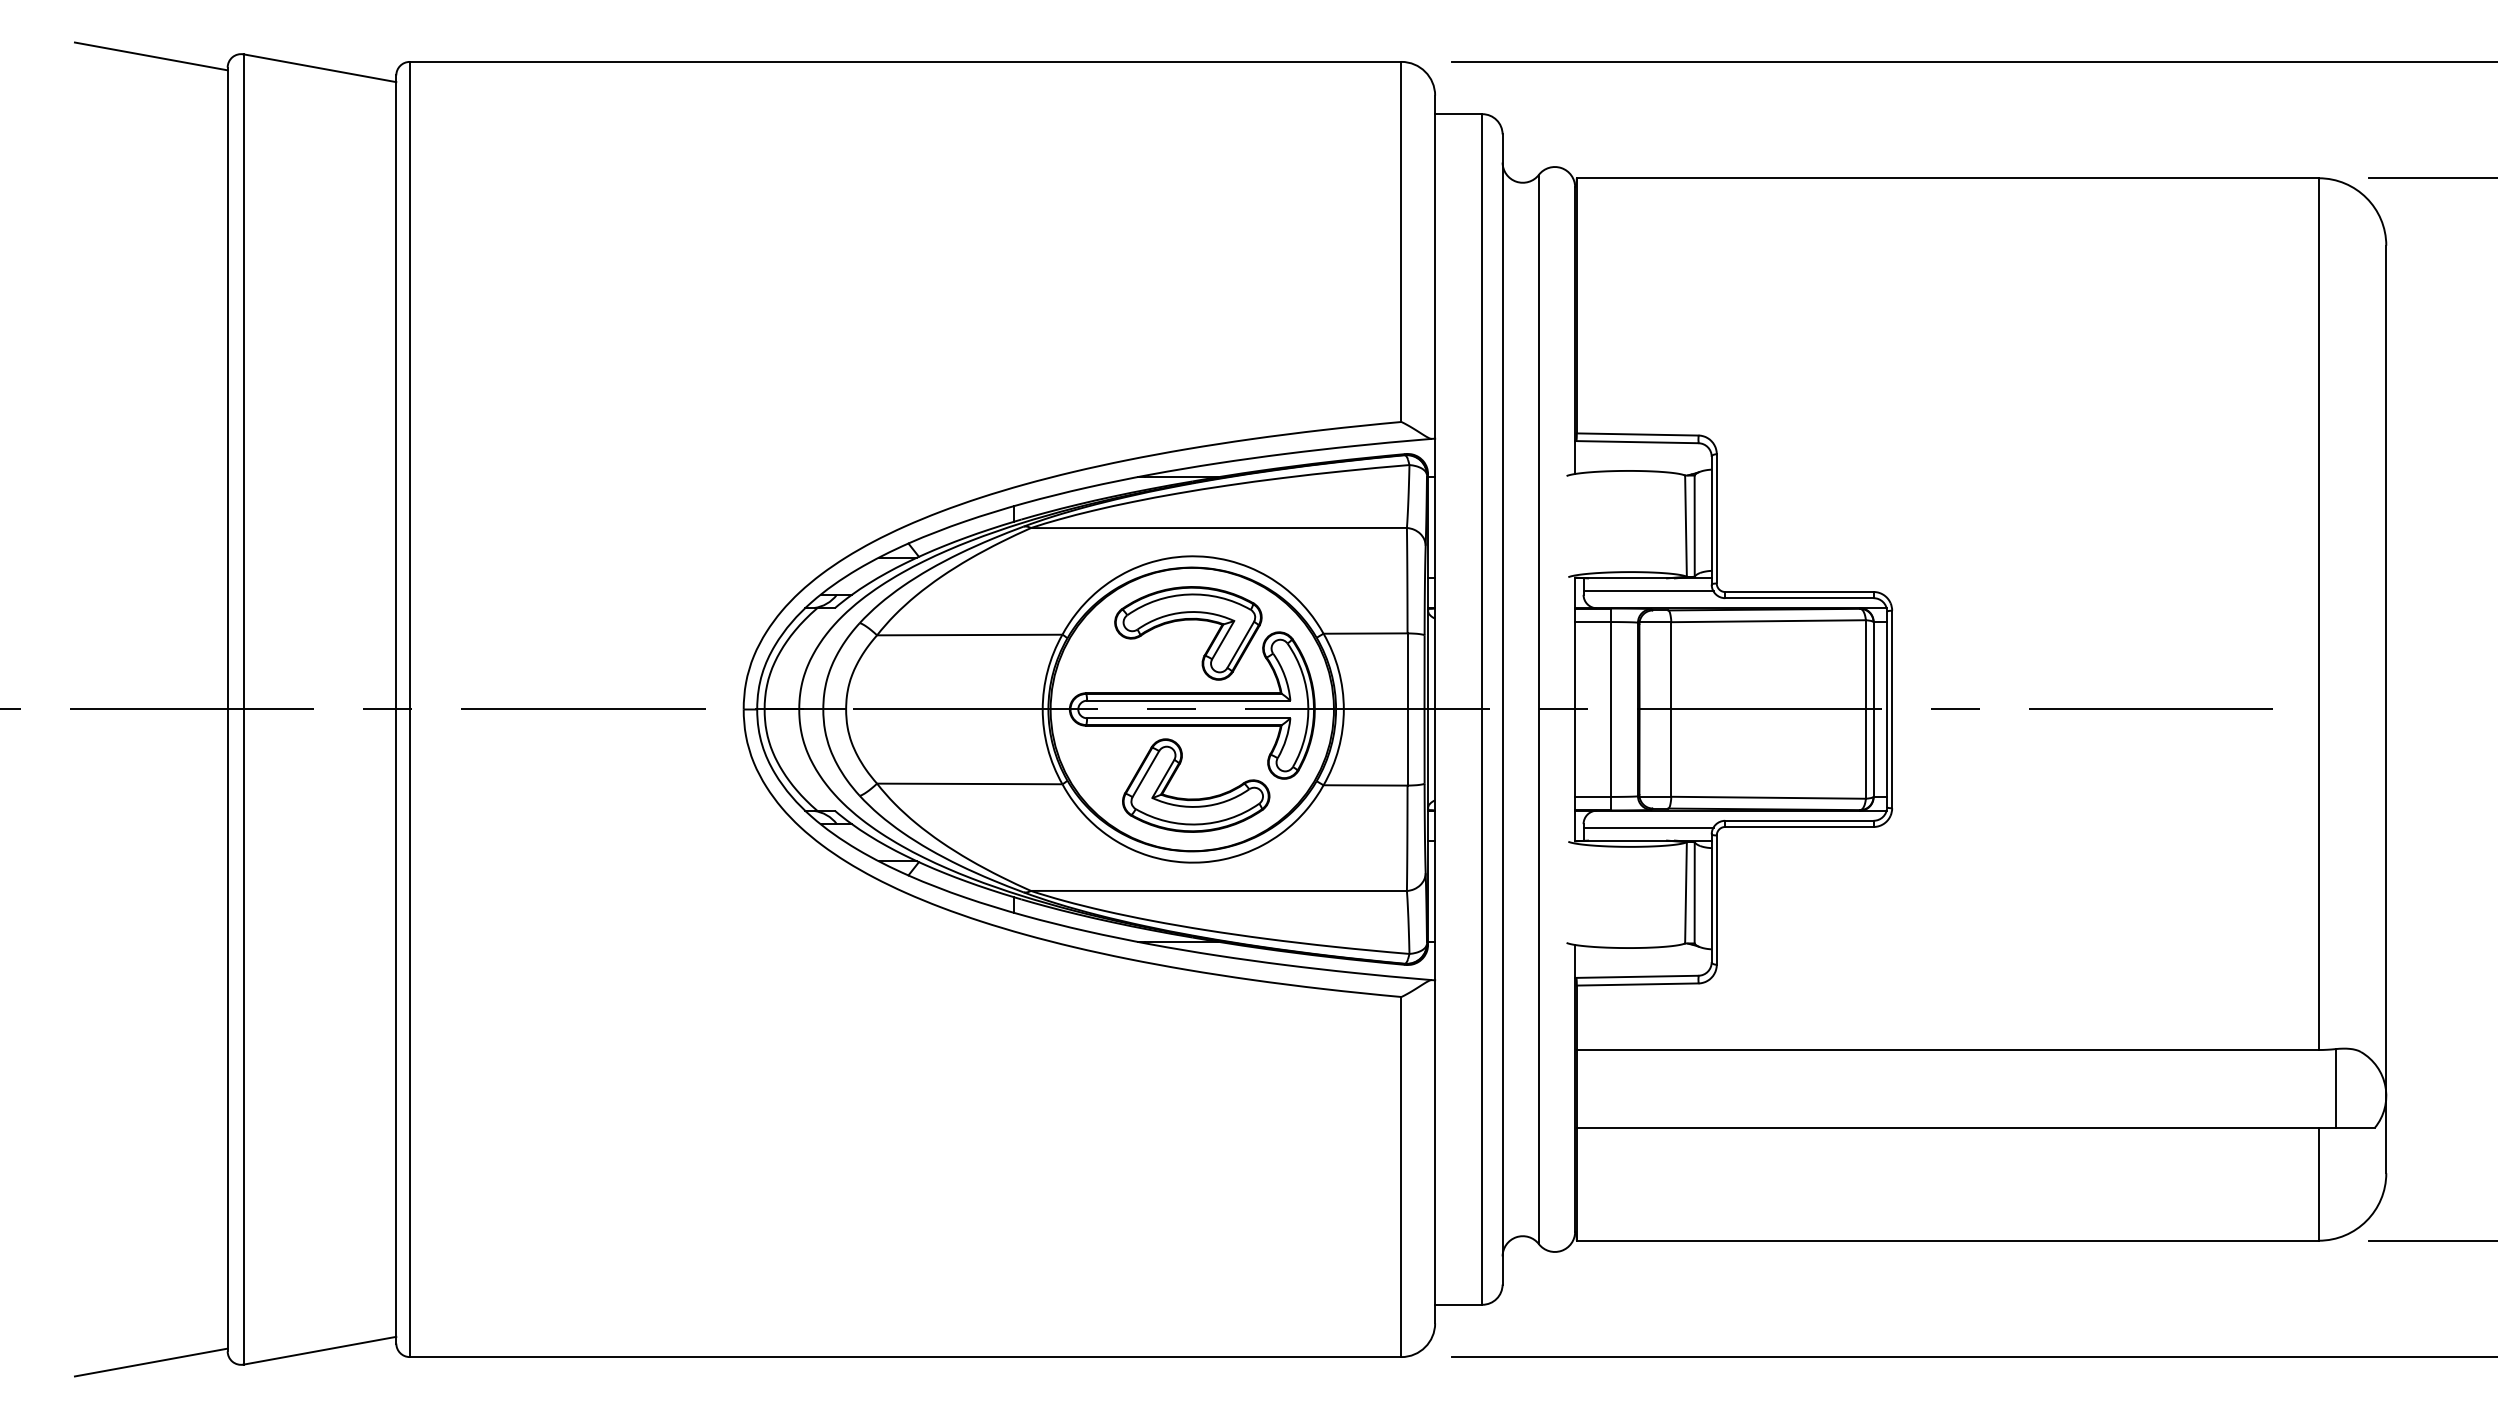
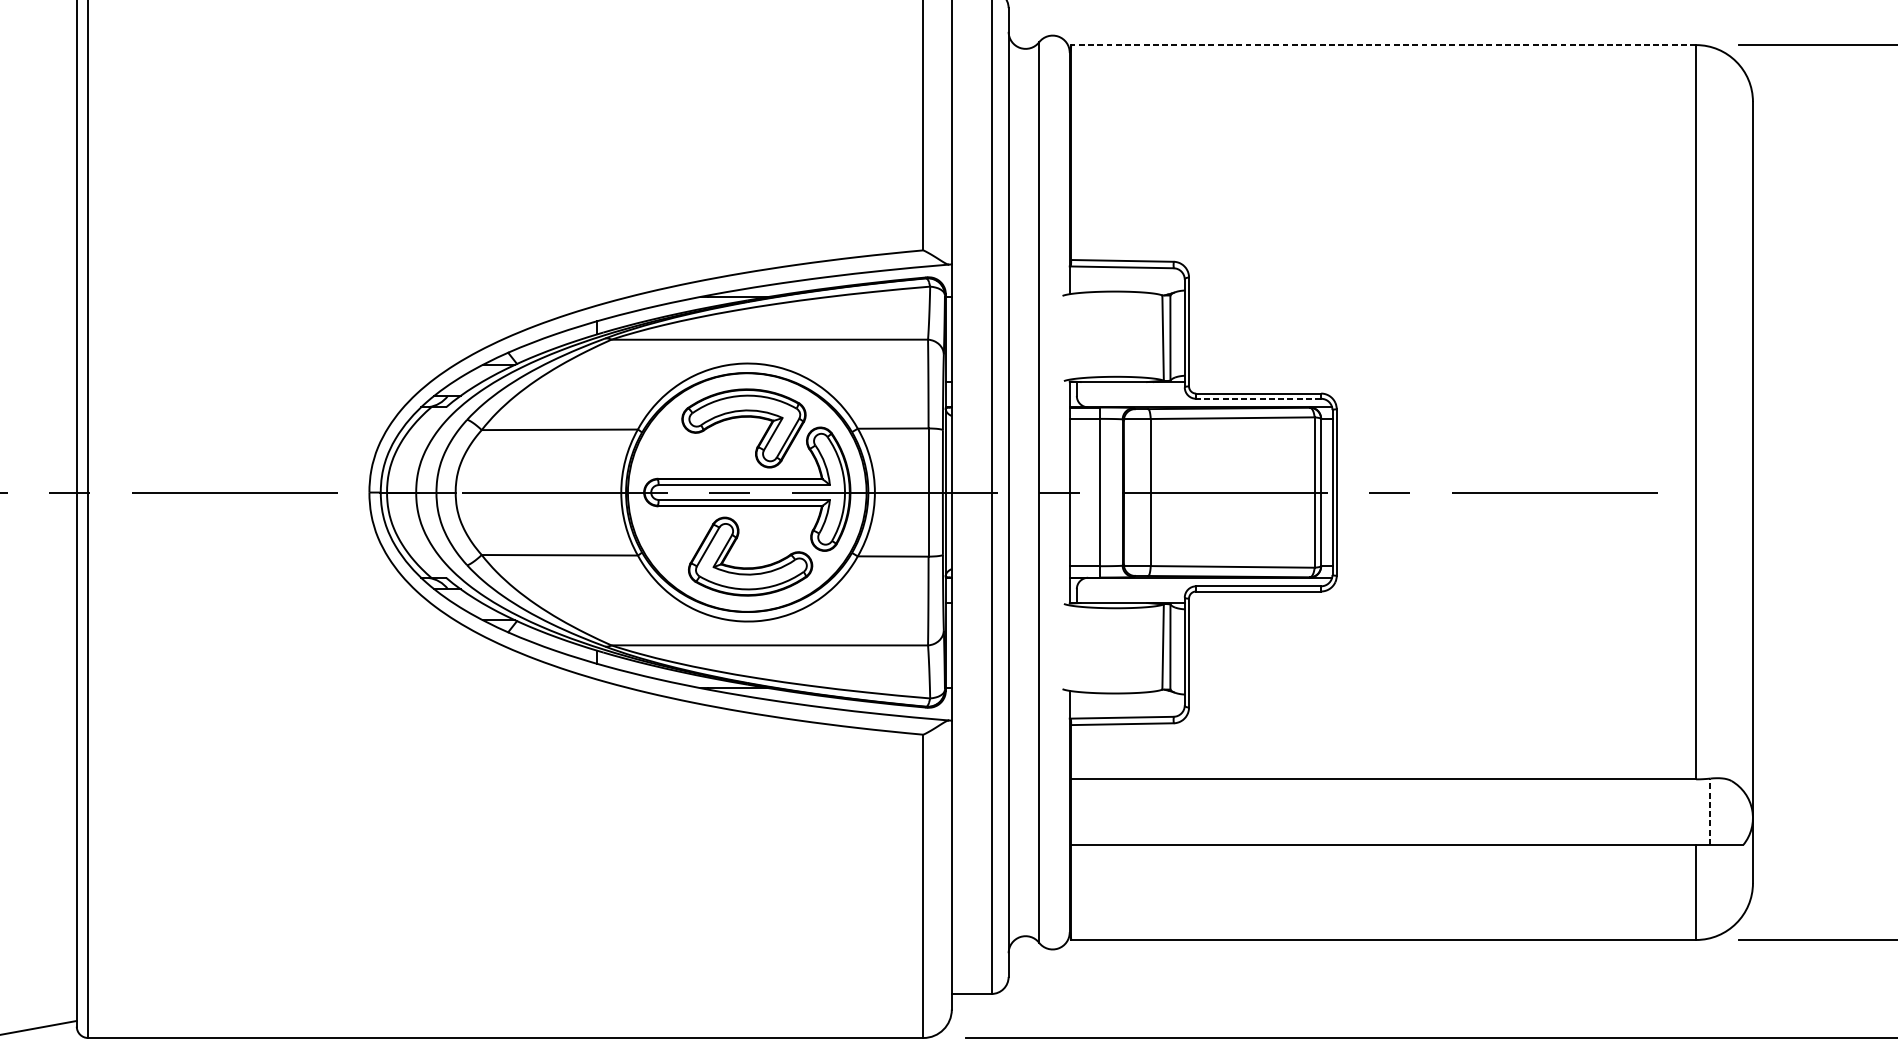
line: (1947, 178) -> (1383, 45), solid -> dashed
line: (1648, 591) -> (1131, 393), removed
line: (1798, 598) -> (1257, 399), solid -> dashed
line: (1648, 827) -> (1131, 591), removed
line: (2335, 1087) -> (1710, 810), solid -> dashed

